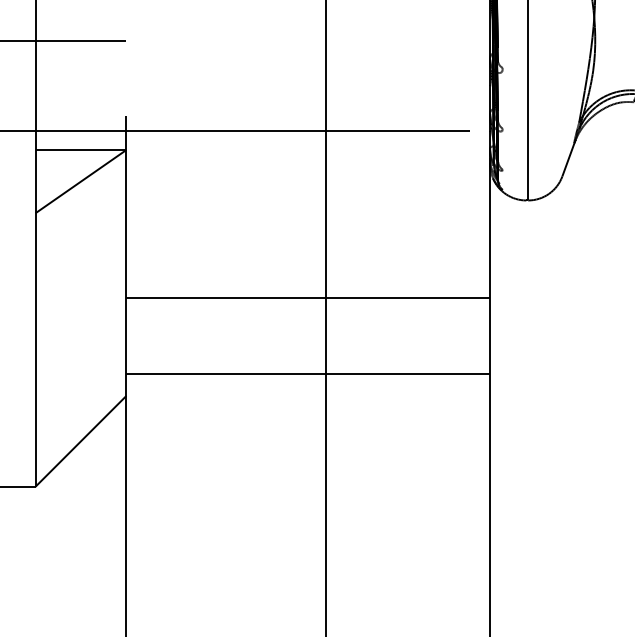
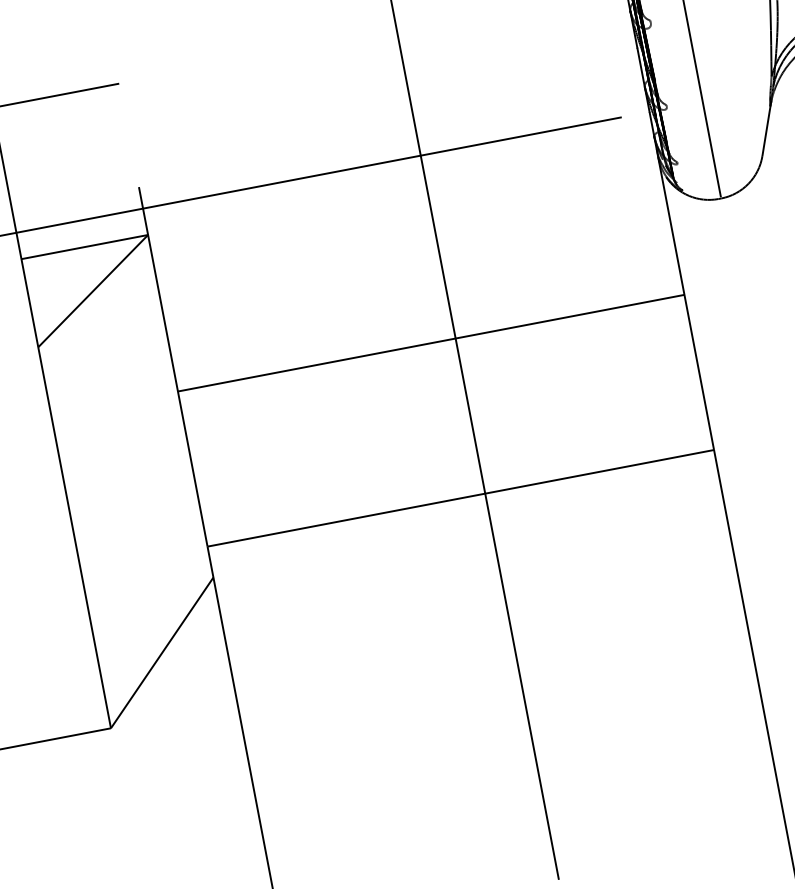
line: (307, 298) -> (430, 343), moved

